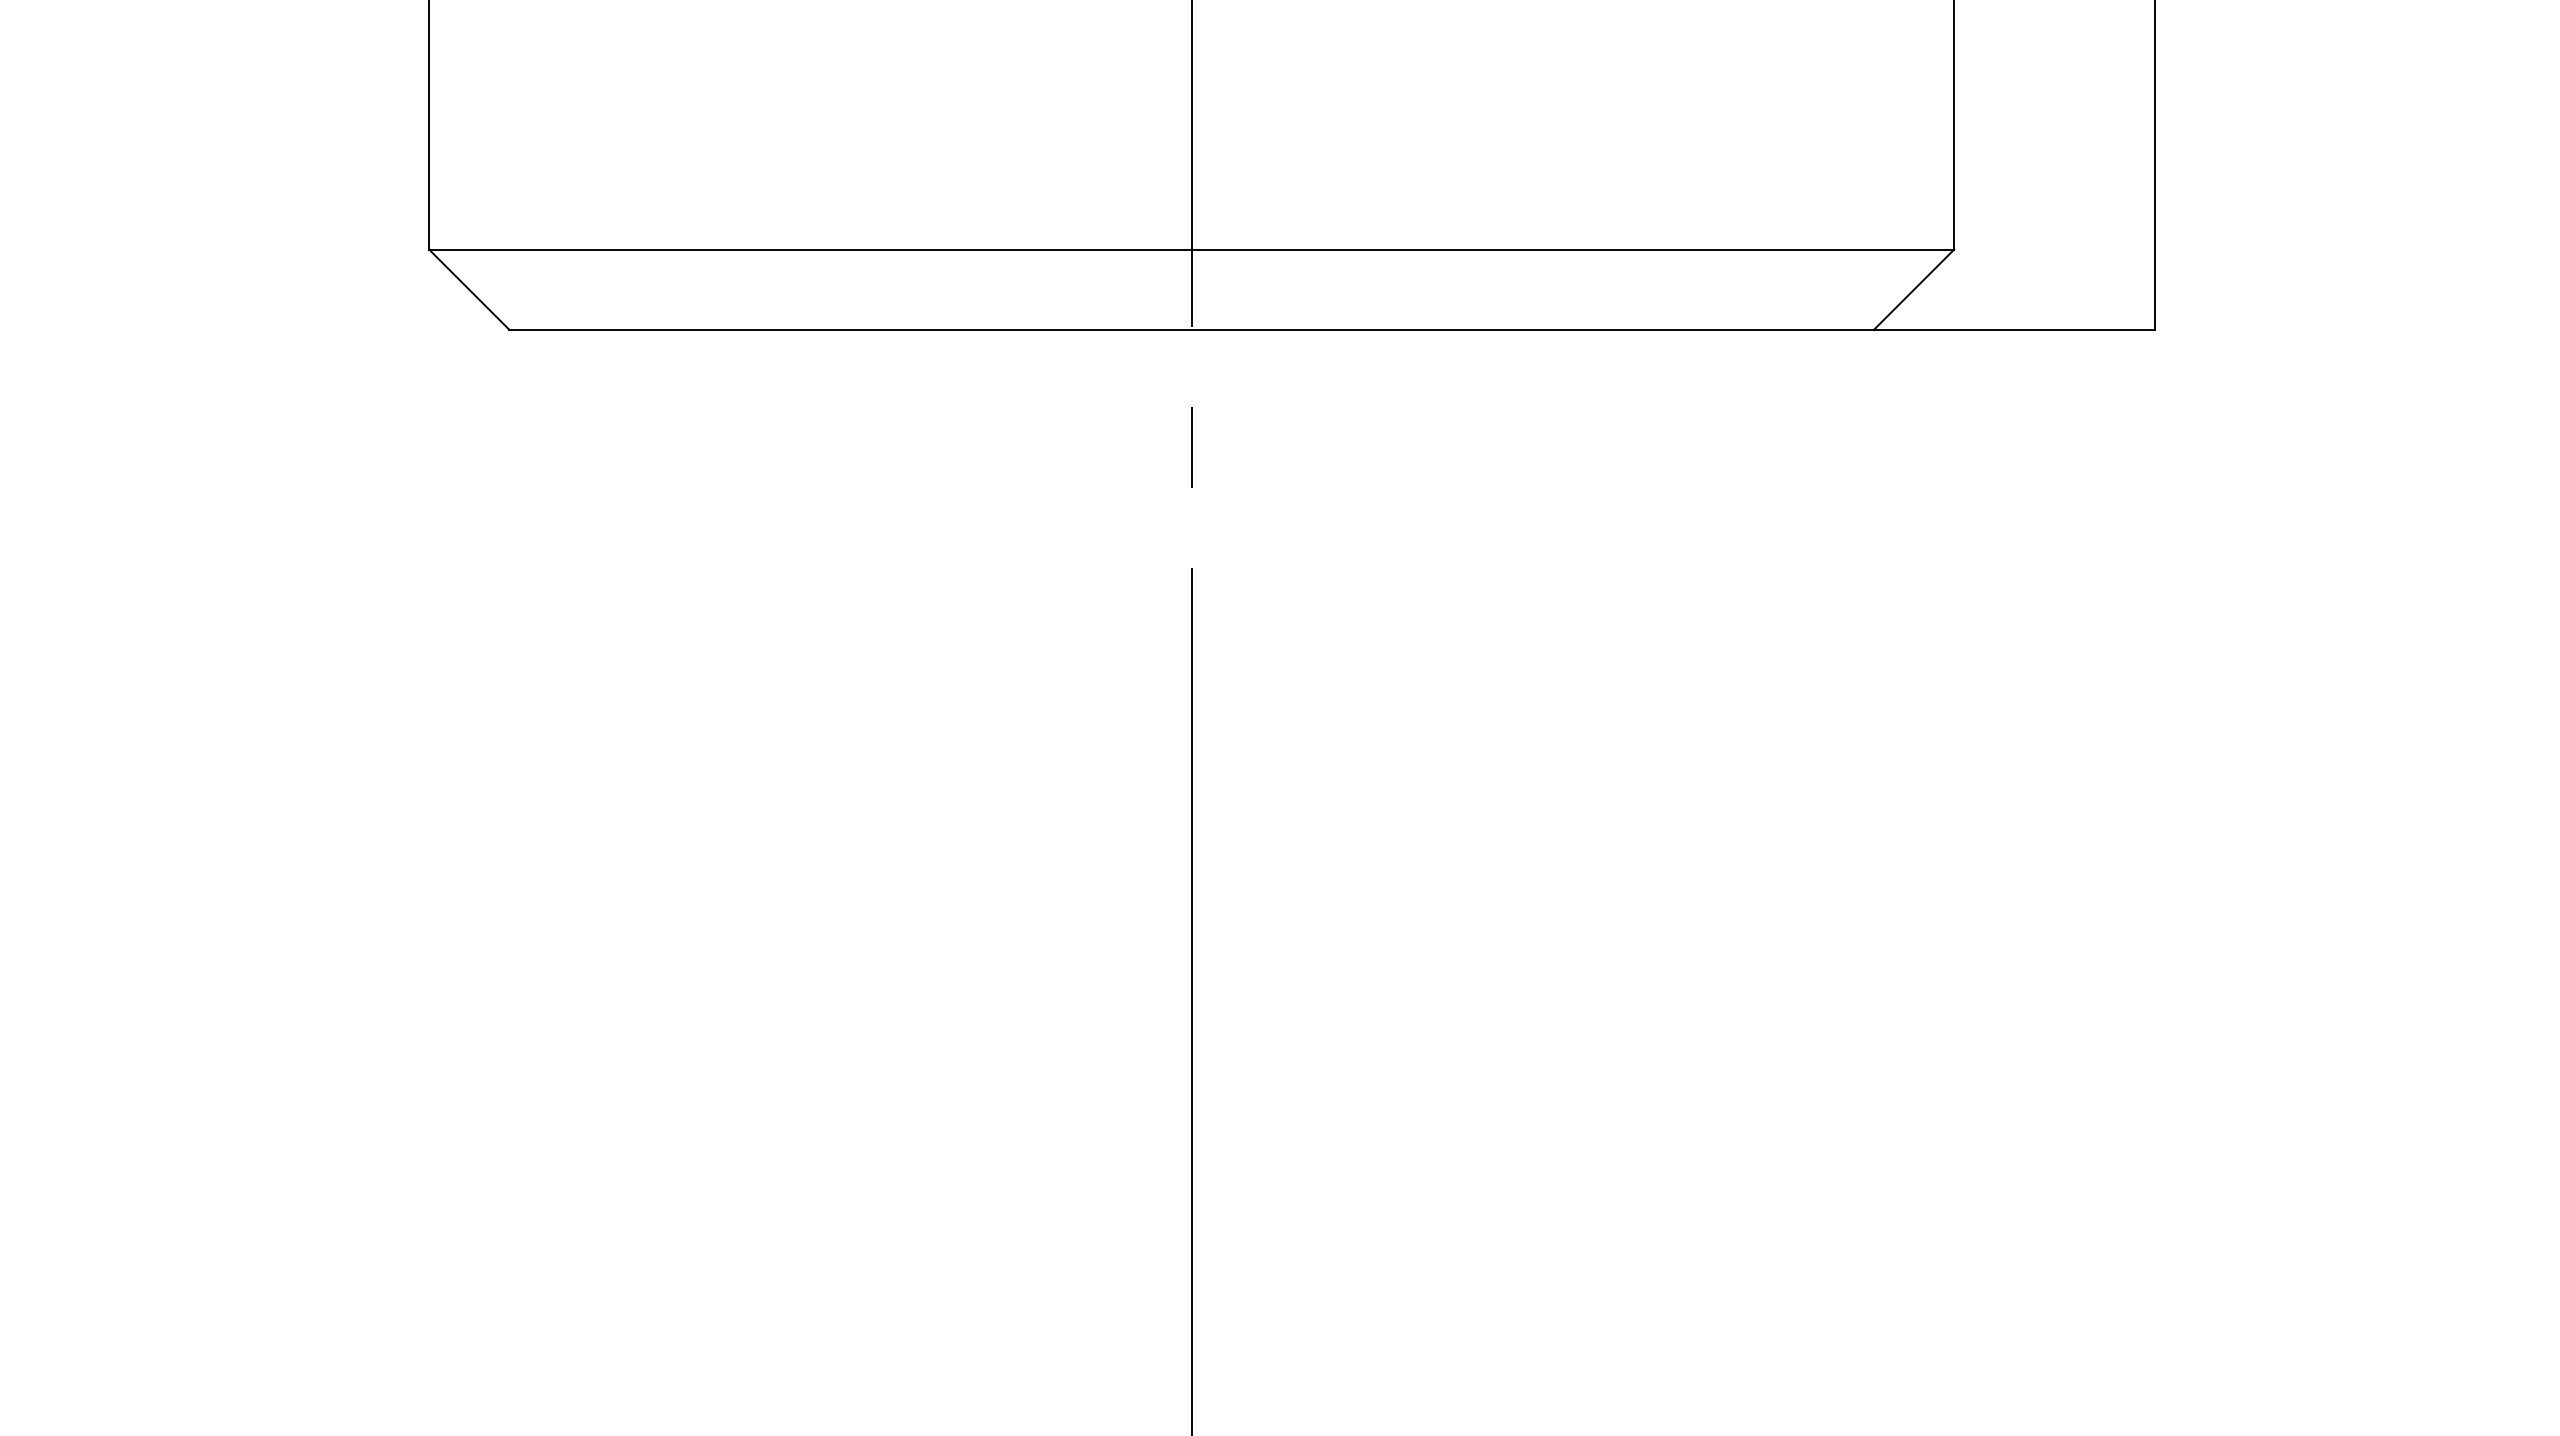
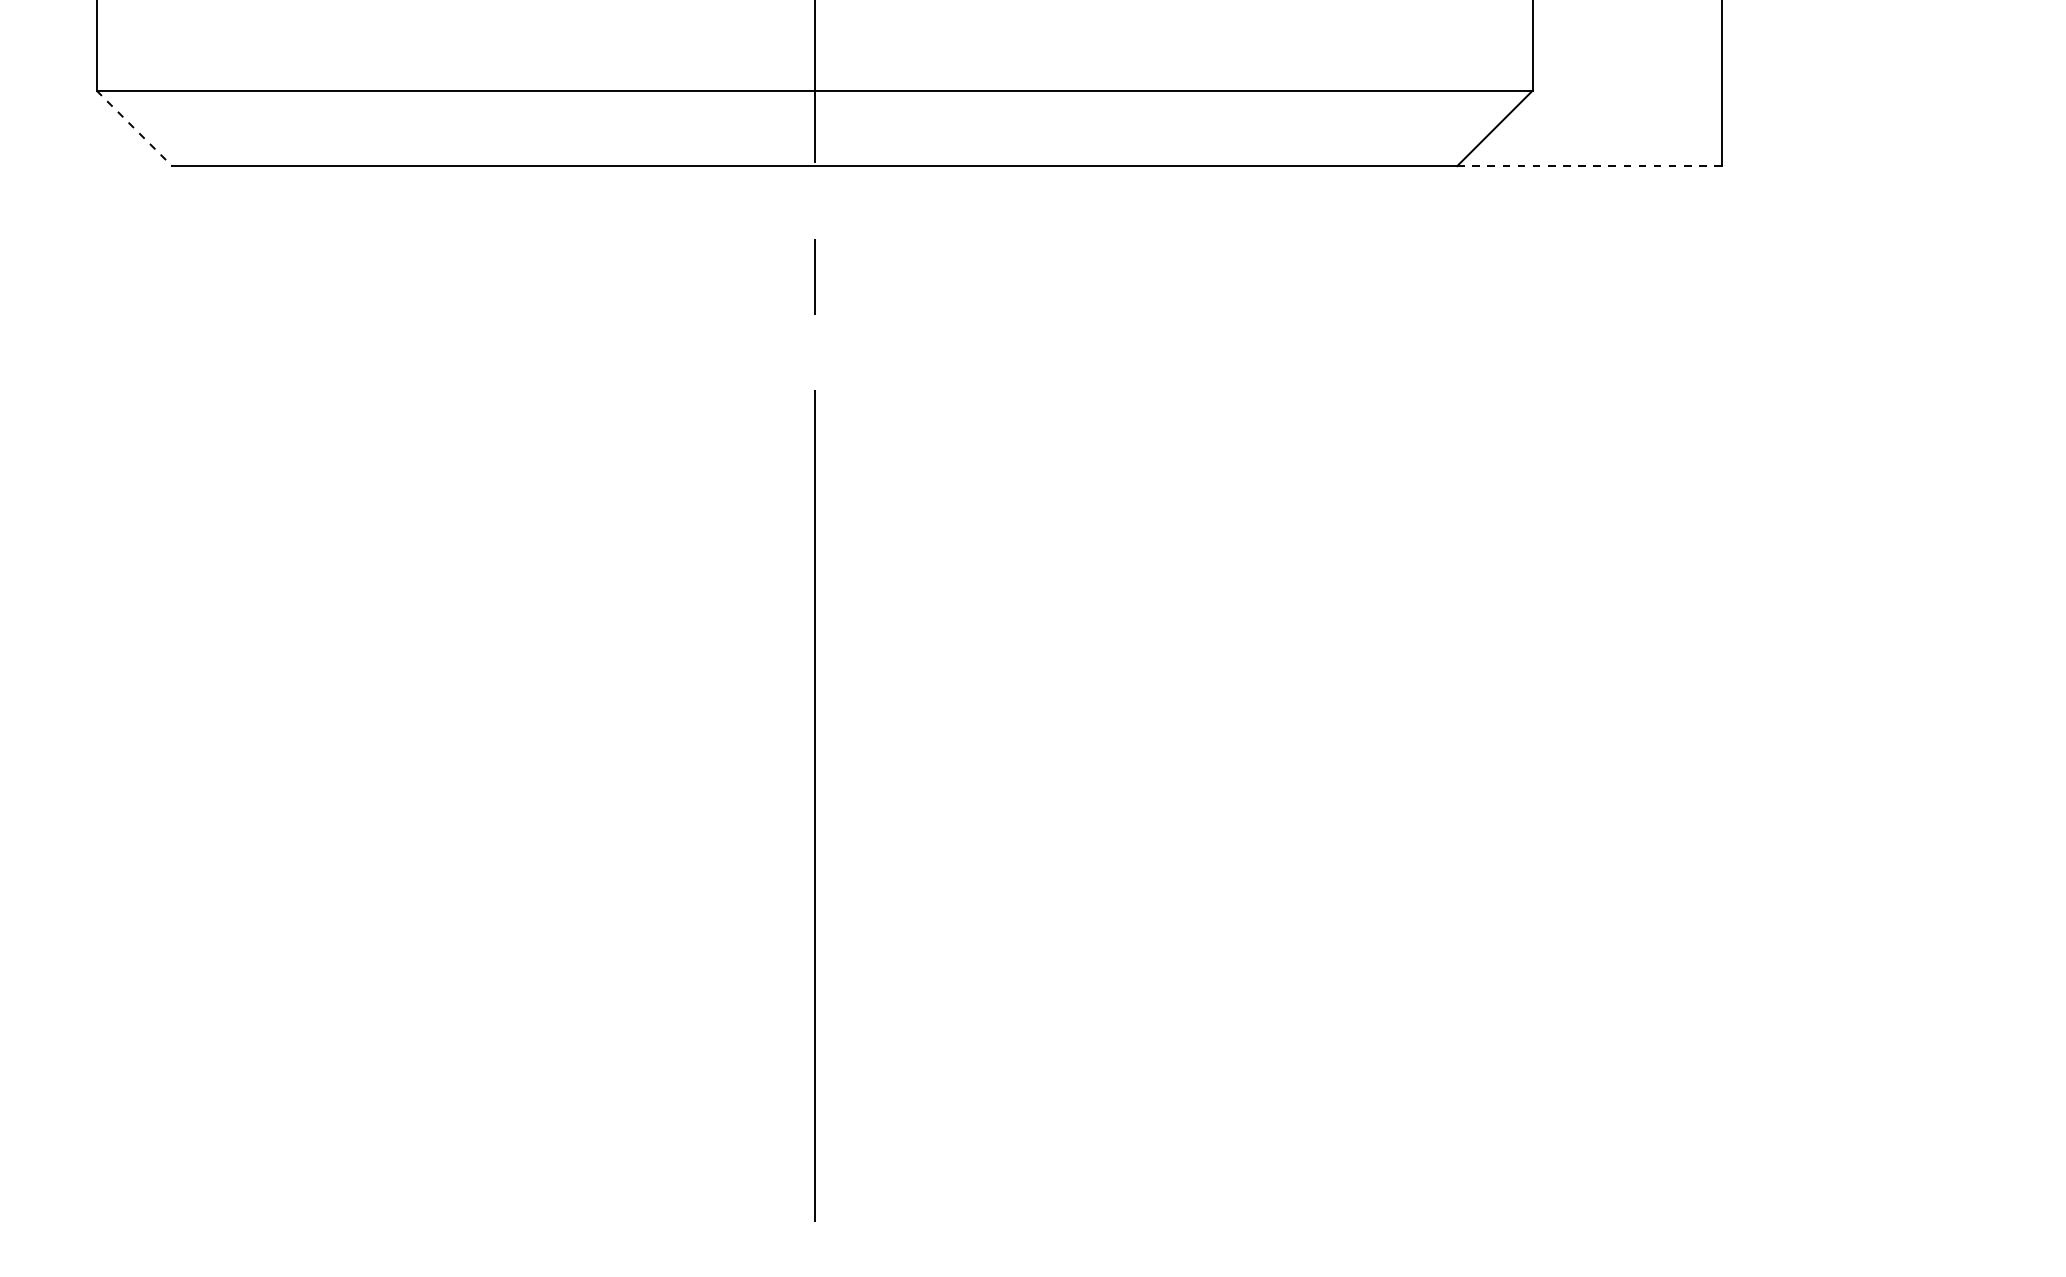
line: (469, 289) -> (134, 128), solid -> dashed
line: (2014, 329) -> (1589, 165), solid -> dashed

